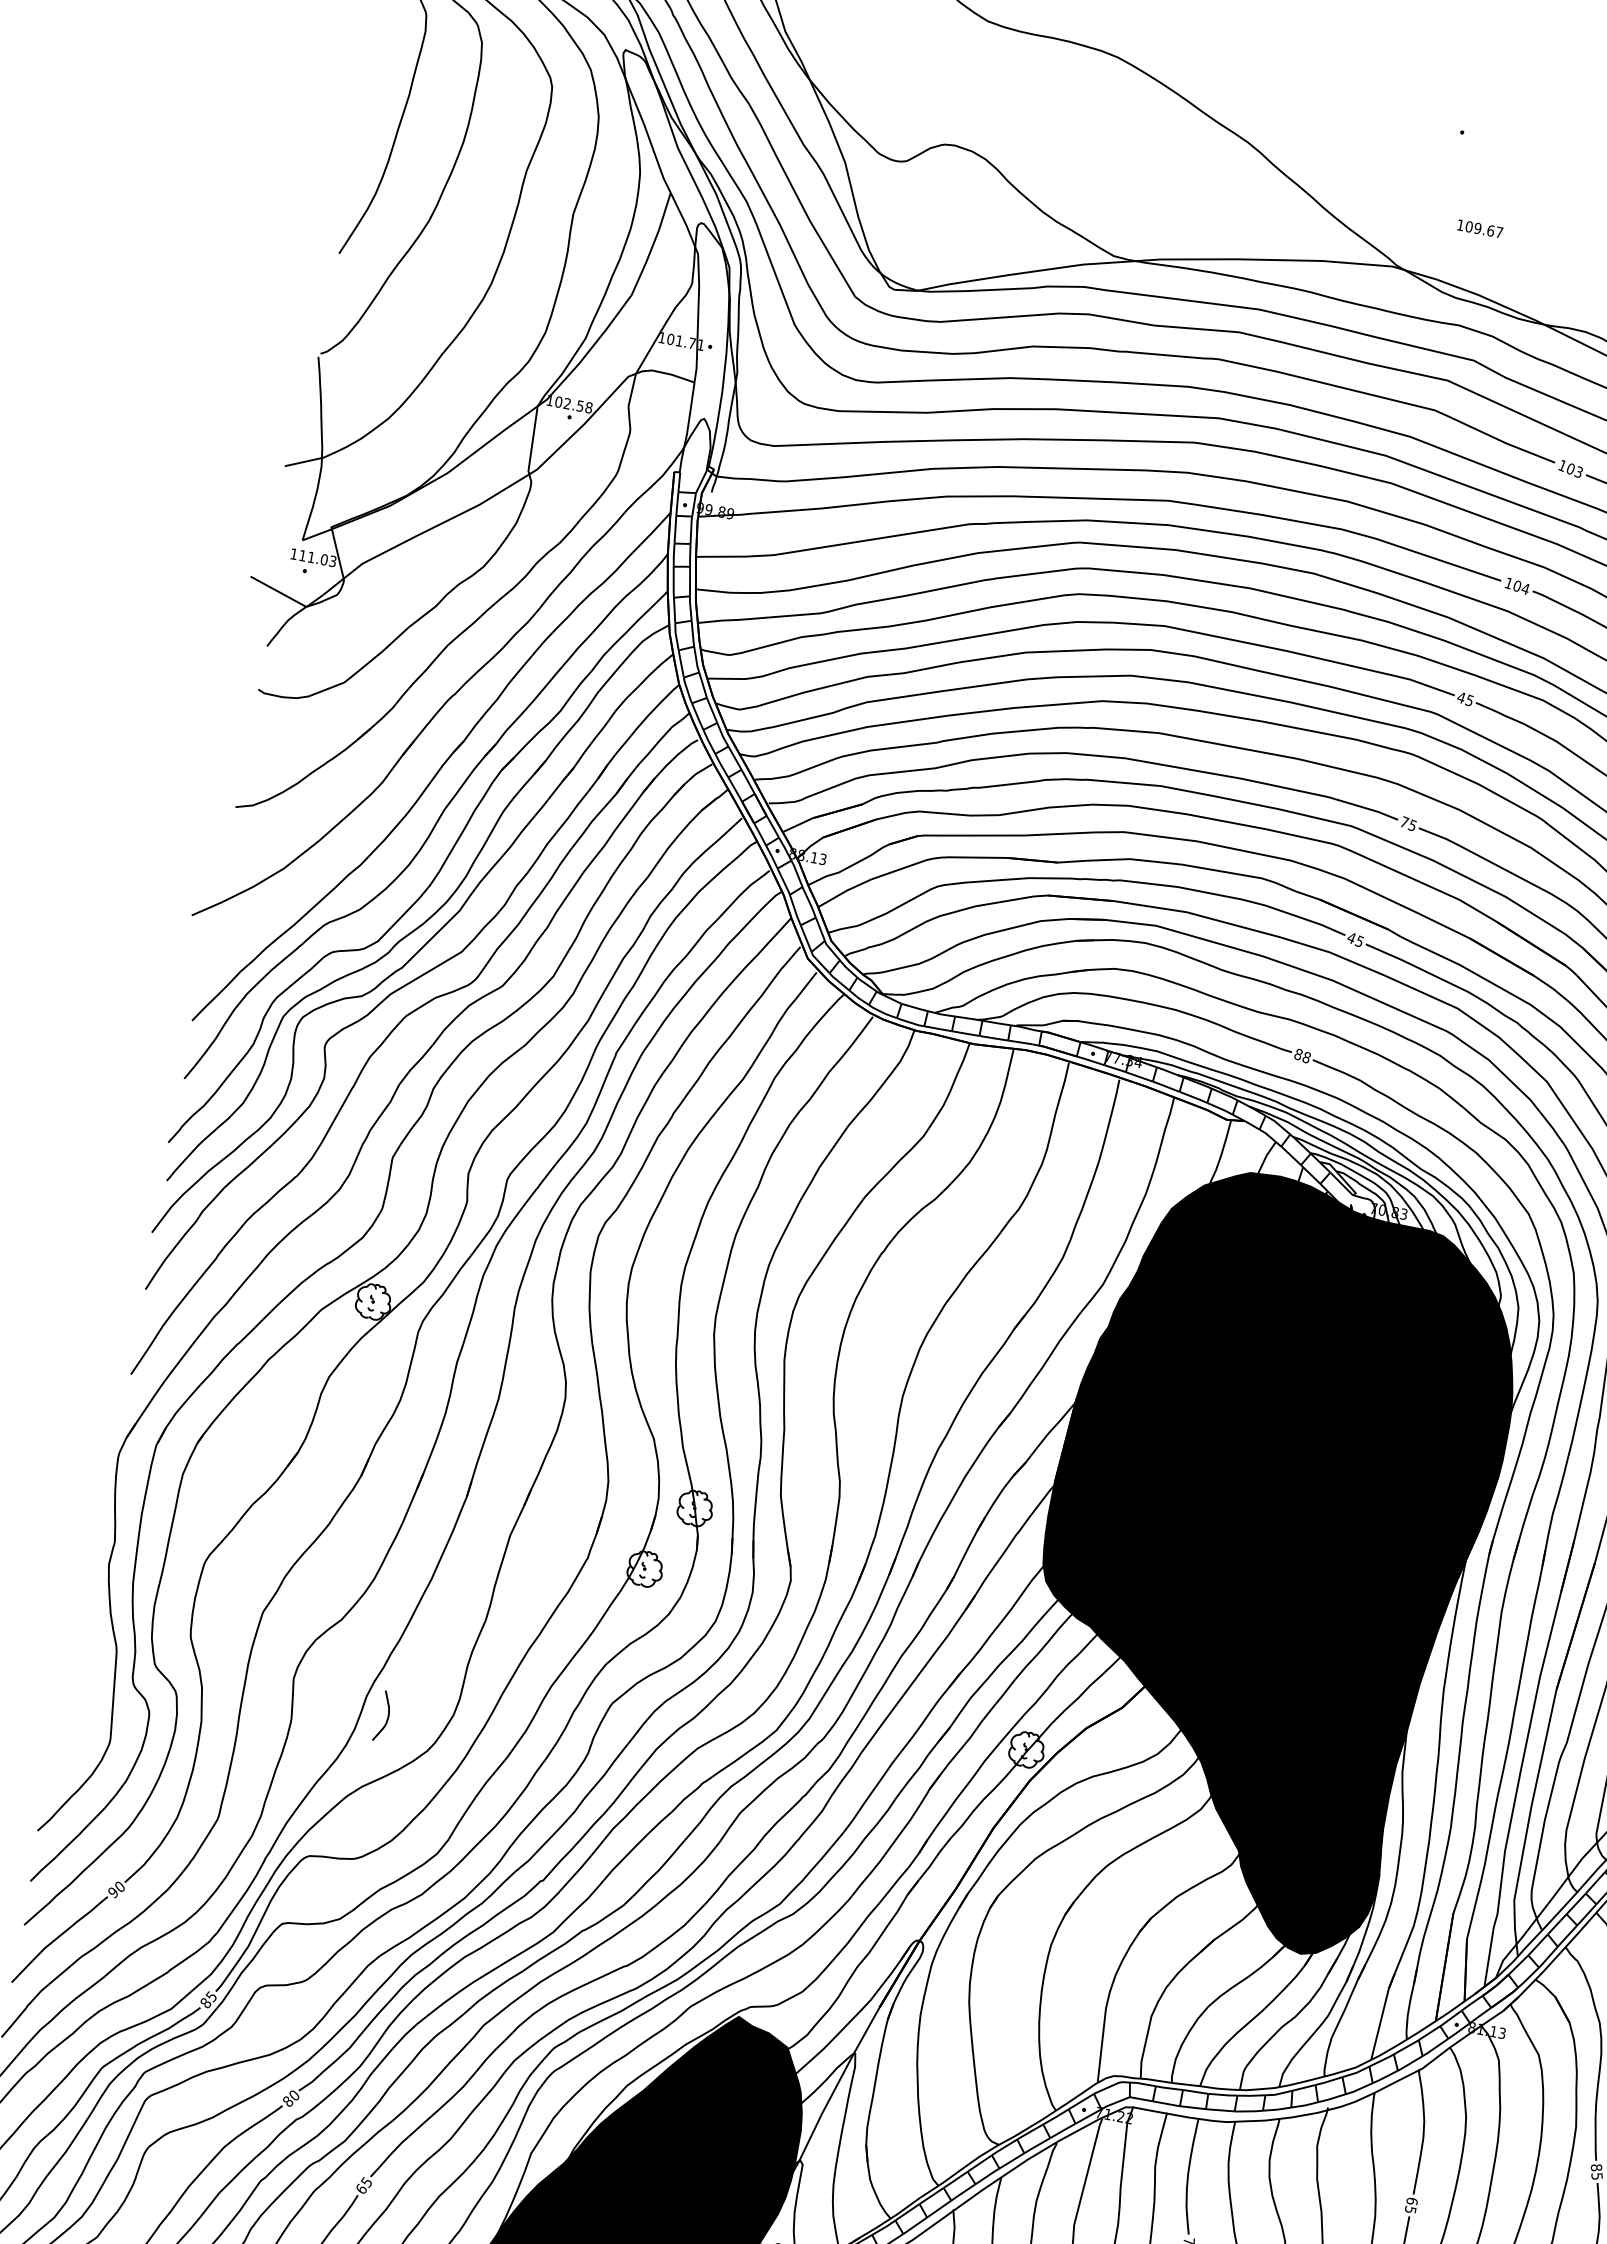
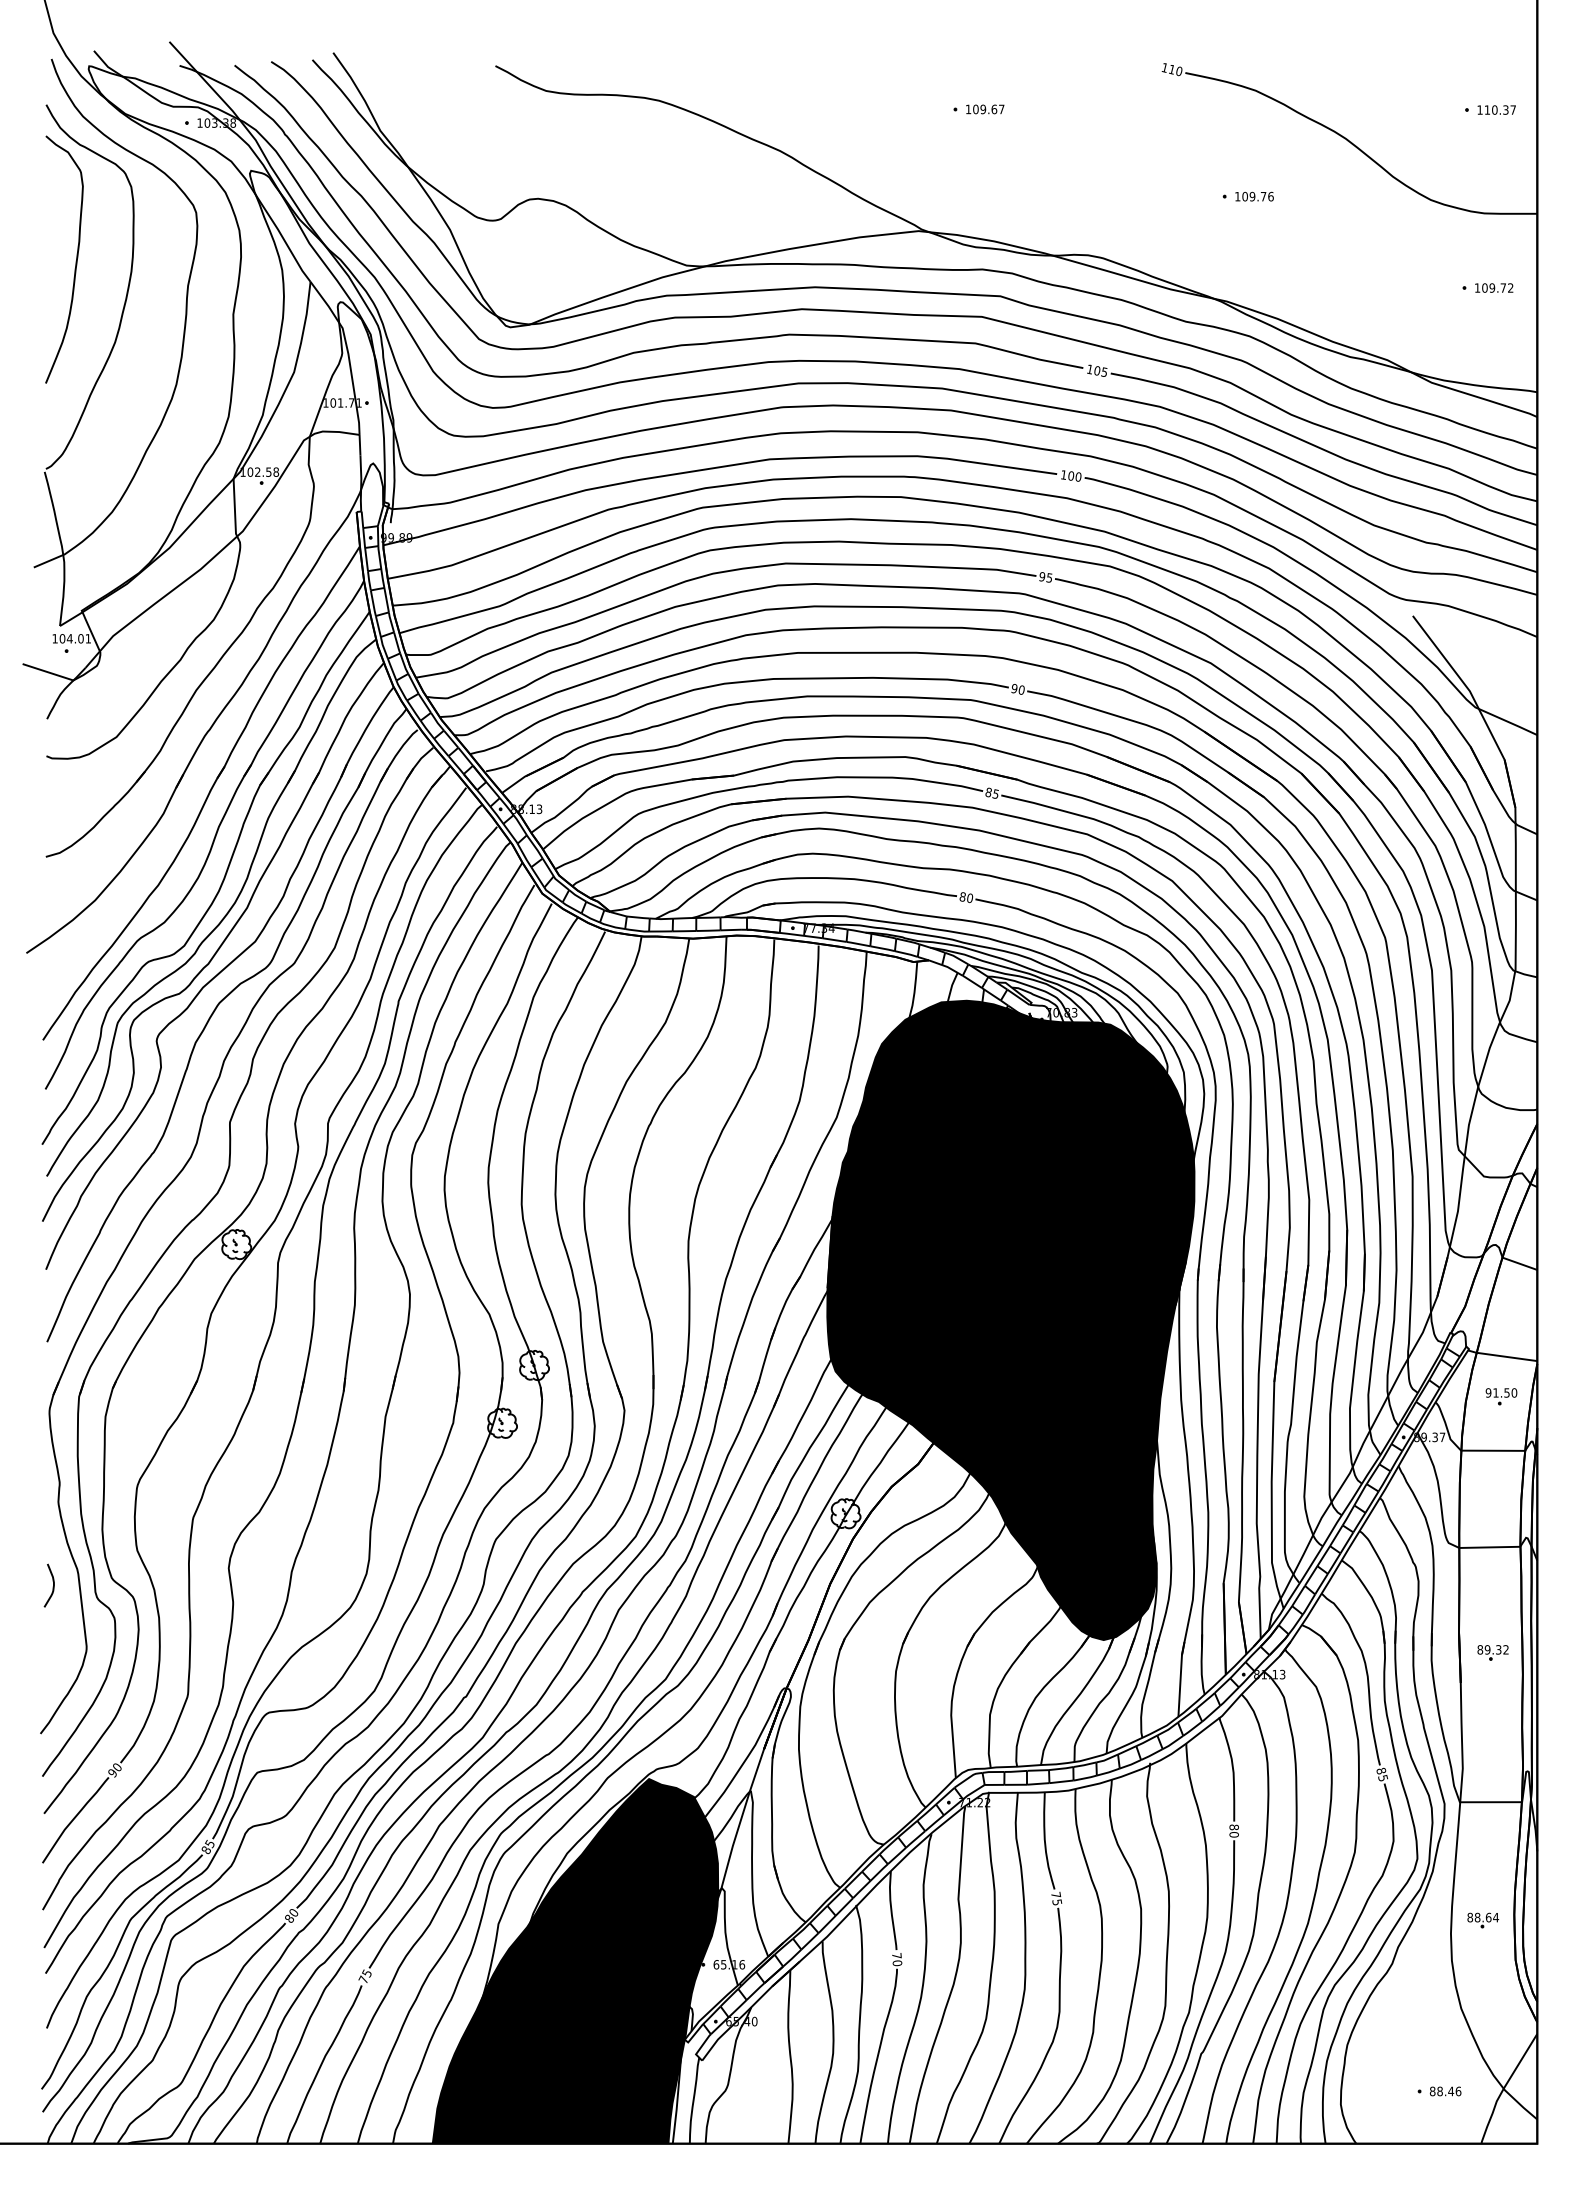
text: (1480, 229) -> (985, 109), moved
text: (1579, 471) -> (1104, 371), 103 -> 105
text: (317, 558) -> (75, 638), 111.03 -> 104.01
text: (1525, 588) -> (1078, 476), 104 -> 100
text: (1461, 697) -> (1042, 576), 45 -> 95
text: (1408, 822) -> (1017, 688), 75 -> 90
text: (1351, 938) -> (988, 792), 45 -> 85
text: (1306, 1056) -> (969, 897), 88 -> 80
curve: (386, 1717) -> (52, 1586), moved
text: (361, 2188) -> (363, 1979), 65 -> 75
text: (1410, 2204) -> (1233, 1830), 65 -> 80

